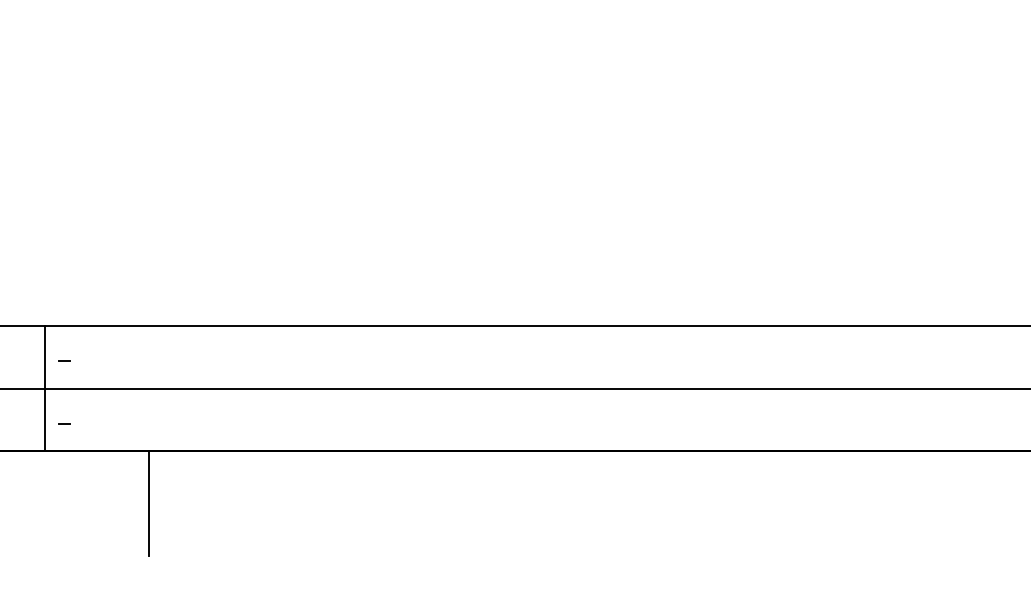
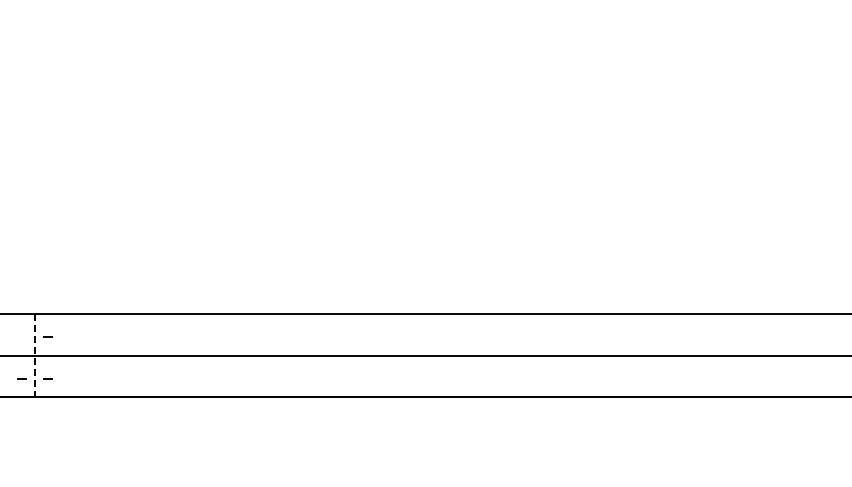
line: (44, 388) -> (34, 355), solid -> dashed
line: (24, 423) -> (21, 378), added
line: (149, 502) -> (104, 431), removed

